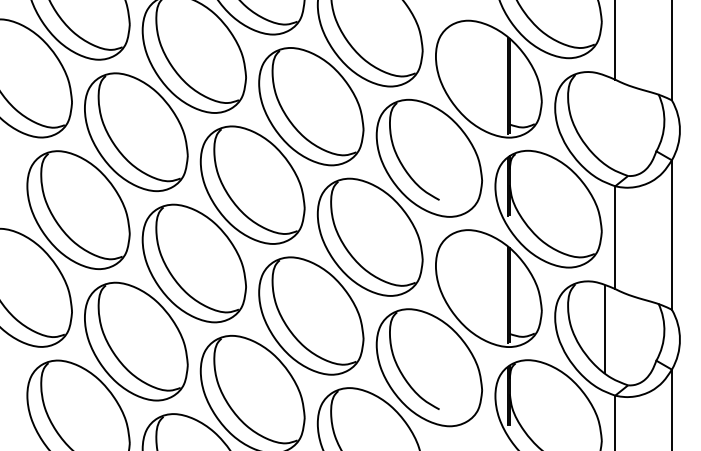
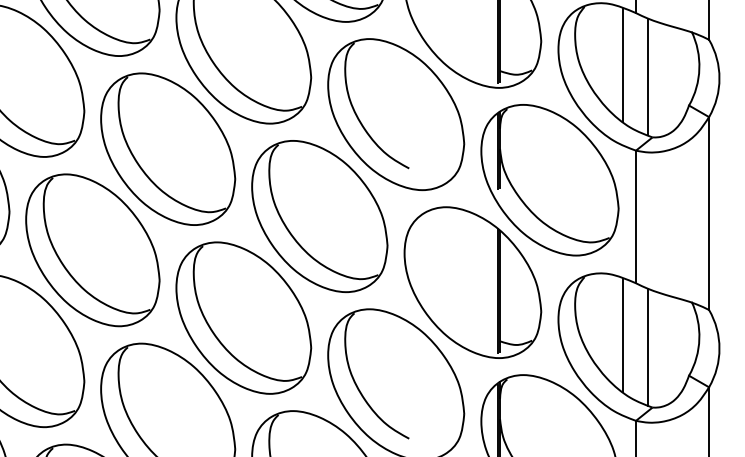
line: (605, 119) -> (623, 64), added
line: (624, 129) -> (647, 77), added
line: (624, 338) -> (647, 347), added

